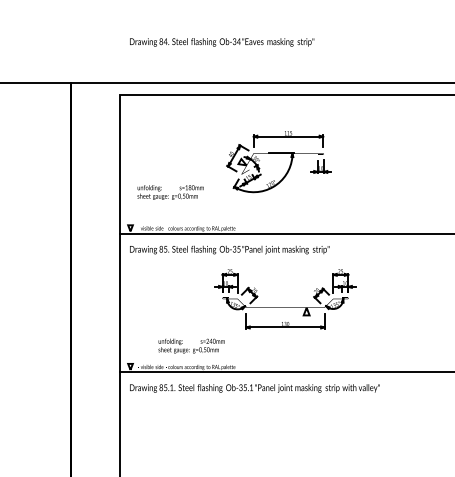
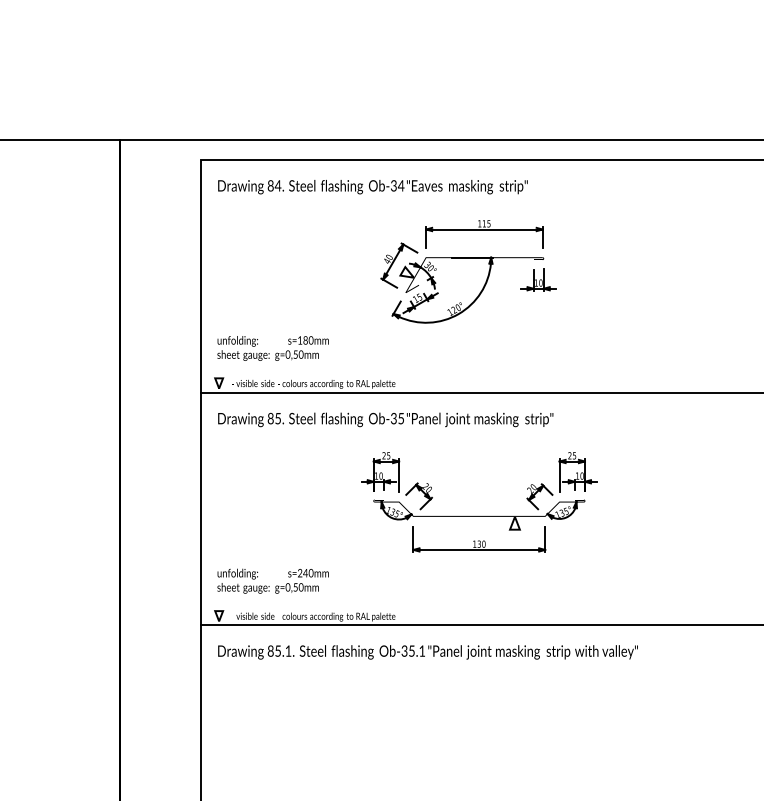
text: (222, 42) -> (373, 187), moved
text: (170, 192) -> (272, 348), moved
text: (191, 345) -> (272, 580), moved

